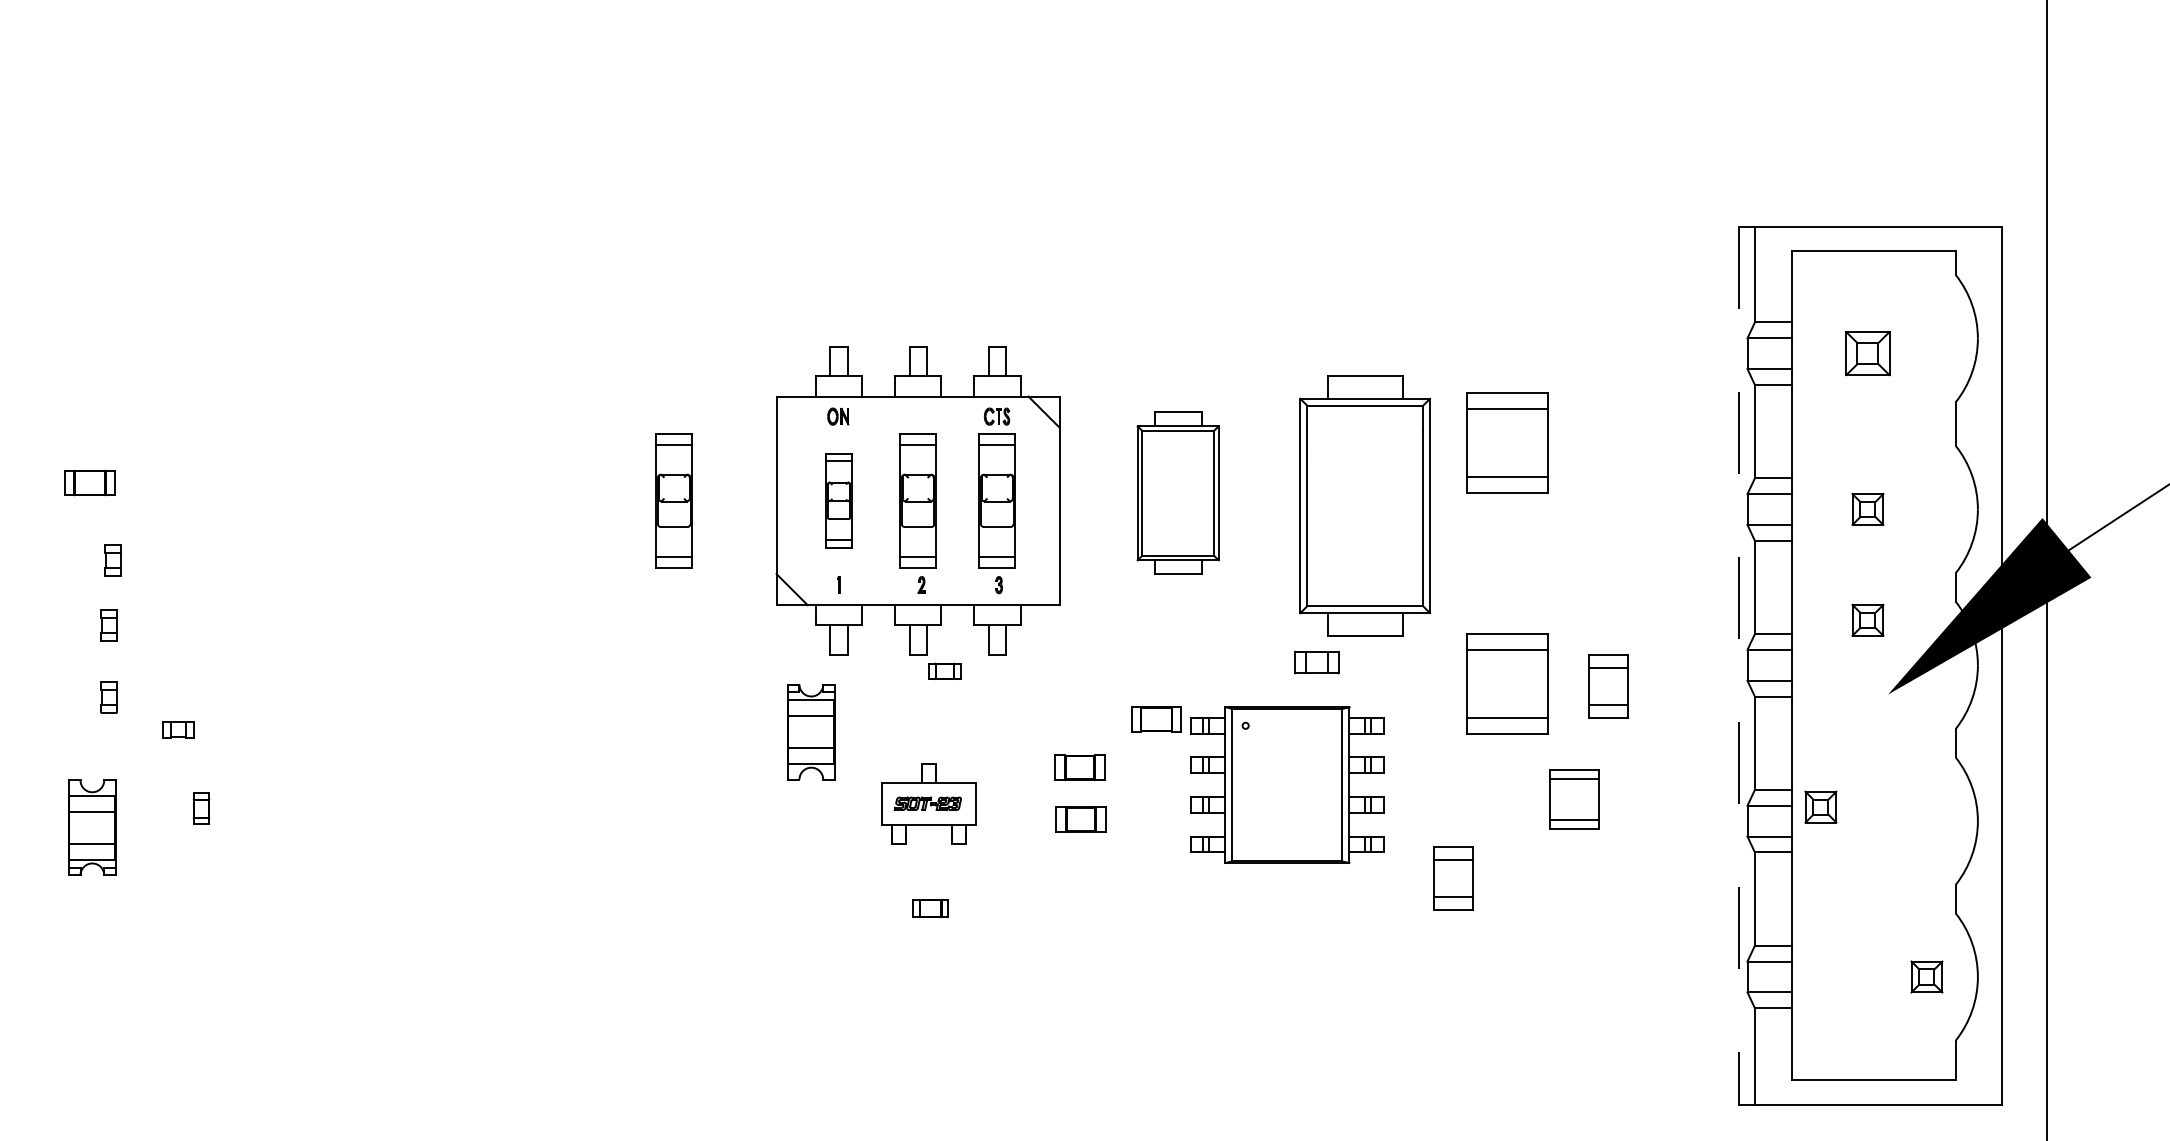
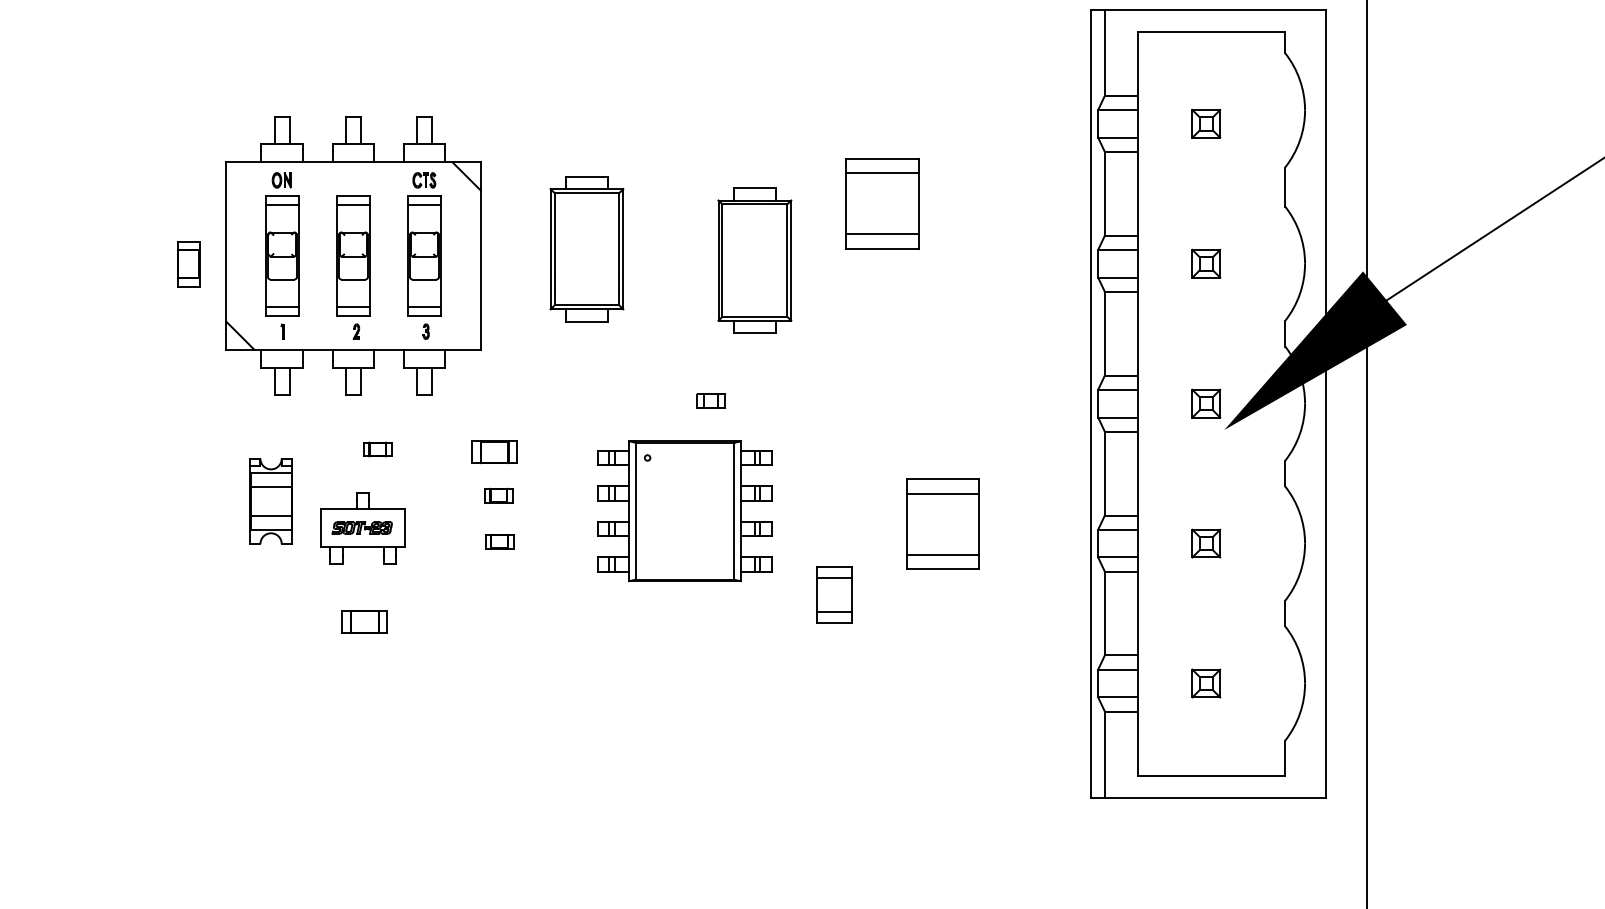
part: (1867, 353) -> (1205, 123), size x0.71
part: (673, 500) -> (133, 255), removed
part: (838, 500) -> (281, 255), size x1.43
part: (1364, 505) -> (754, 260), size x0.62
part: (734, 509) -> (188, 263), added
part: (1867, 619) -> (1205, 402), moved
part: (1316, 661) -> (711, 400), size x0.71
line: (1739, 665) -> (1091, 403), dashed -> solid
part: (944, 671) -> (377, 449), moved
part: (1507, 683) -> (882, 420), removed
part: (1608, 686) -> (973, 422), removed
part: (1156, 719) -> (494, 452), moved
part: (811, 732) -> (271, 501), moved
part: (1079, 767) -> (498, 495), size x0.62
part: (1574, 799) -> (942, 524), size x1.67
part: (1820, 806) -> (1205, 543), moved
part: (1080, 818) -> (499, 541), size x0.62
part: (930, 908) -> (364, 622), size x1.43
part: (1926, 976) -> (1205, 683), moved

